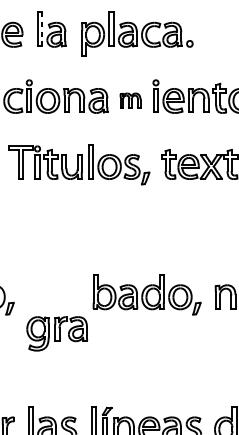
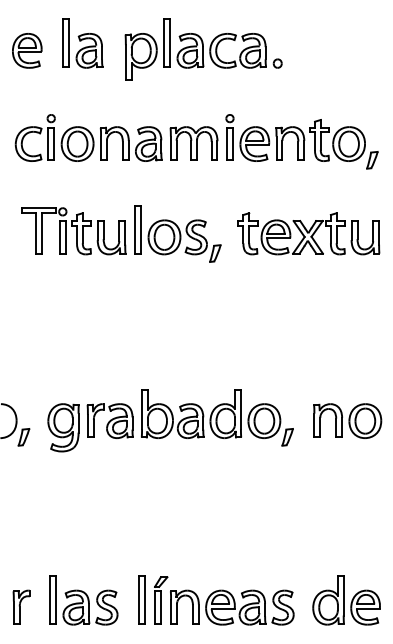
line: (42, 29) -> (69, 43), dashed -> solid
part: (130, 100) -> (193, 143), size x1.67
part: (57, 333) -> (90, 427), moved

